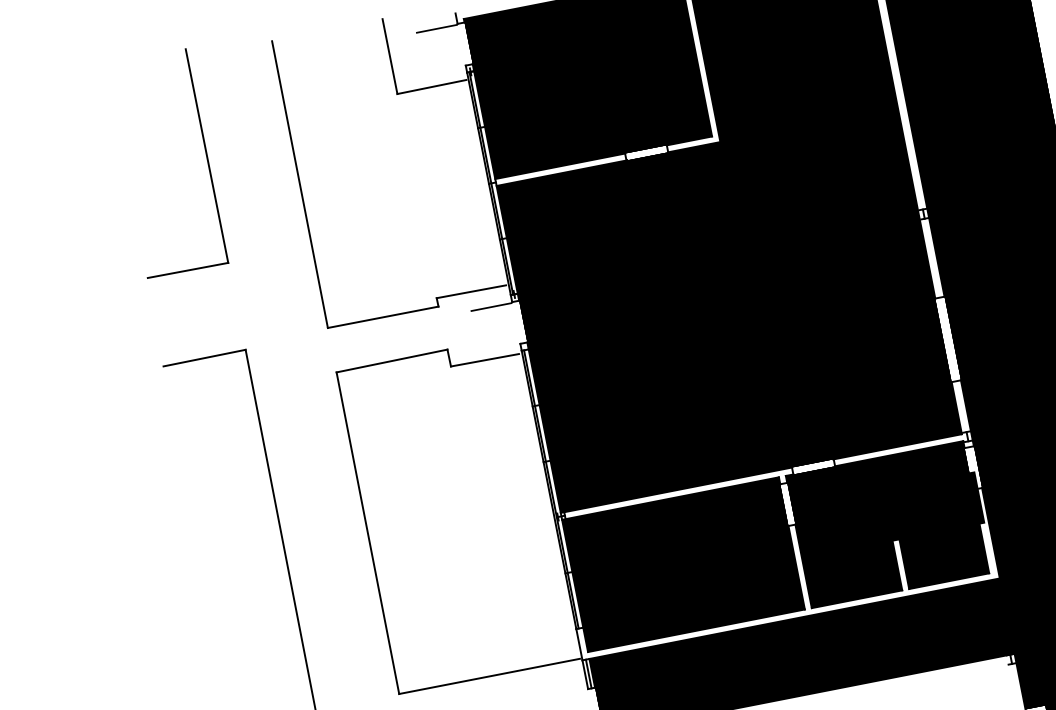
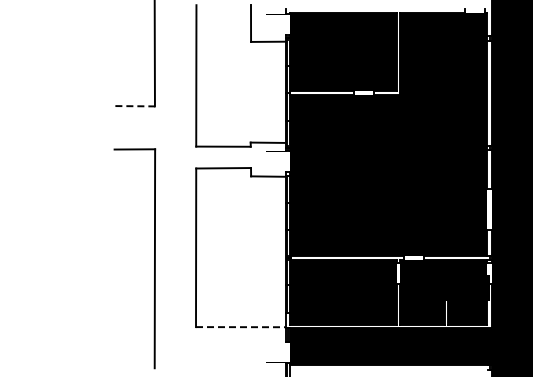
line: (188, 270) -> (135, 106), solid -> dashed
line: (489, 677) -> (240, 327), solid -> dashed

